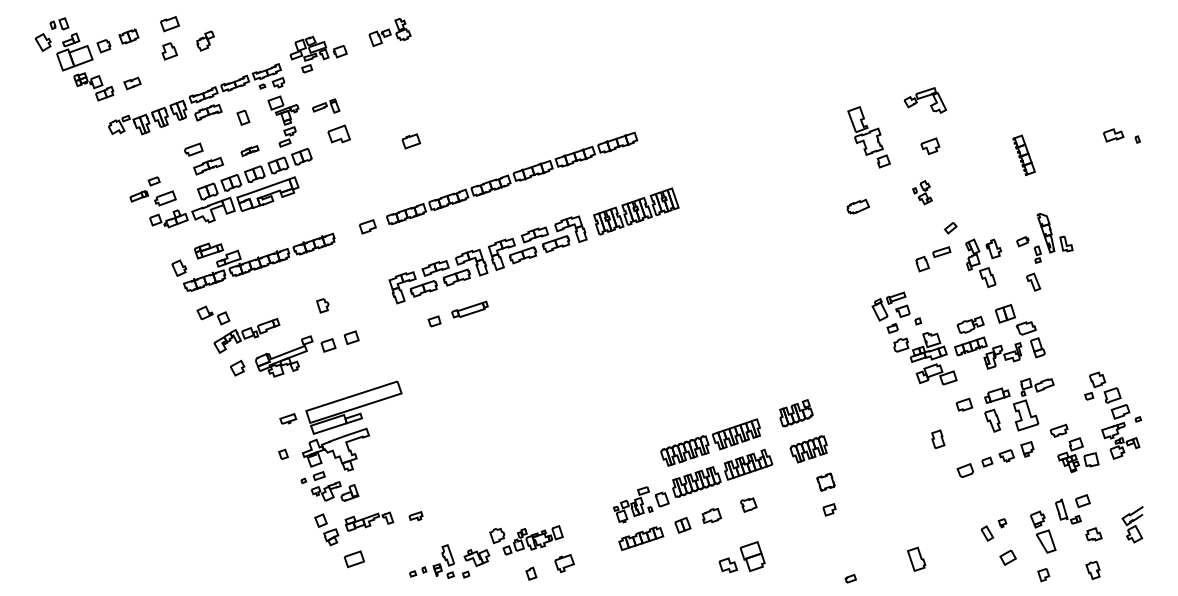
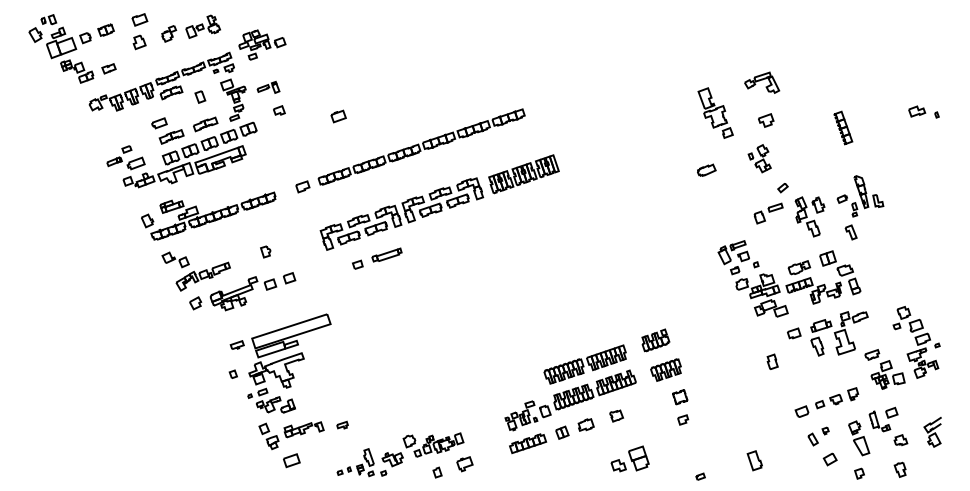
part: (389, 32) -> (202, 26), moved
part: (339, 134) -> (279, 110), size x0.62
part: (249, 151) -> (205, 124), size x1.67
part: (922, 192) -> (759, 158), size x1.43
part: (995, 459) -> (826, 402), moved
part: (741, 556) -> (629, 458), moved

